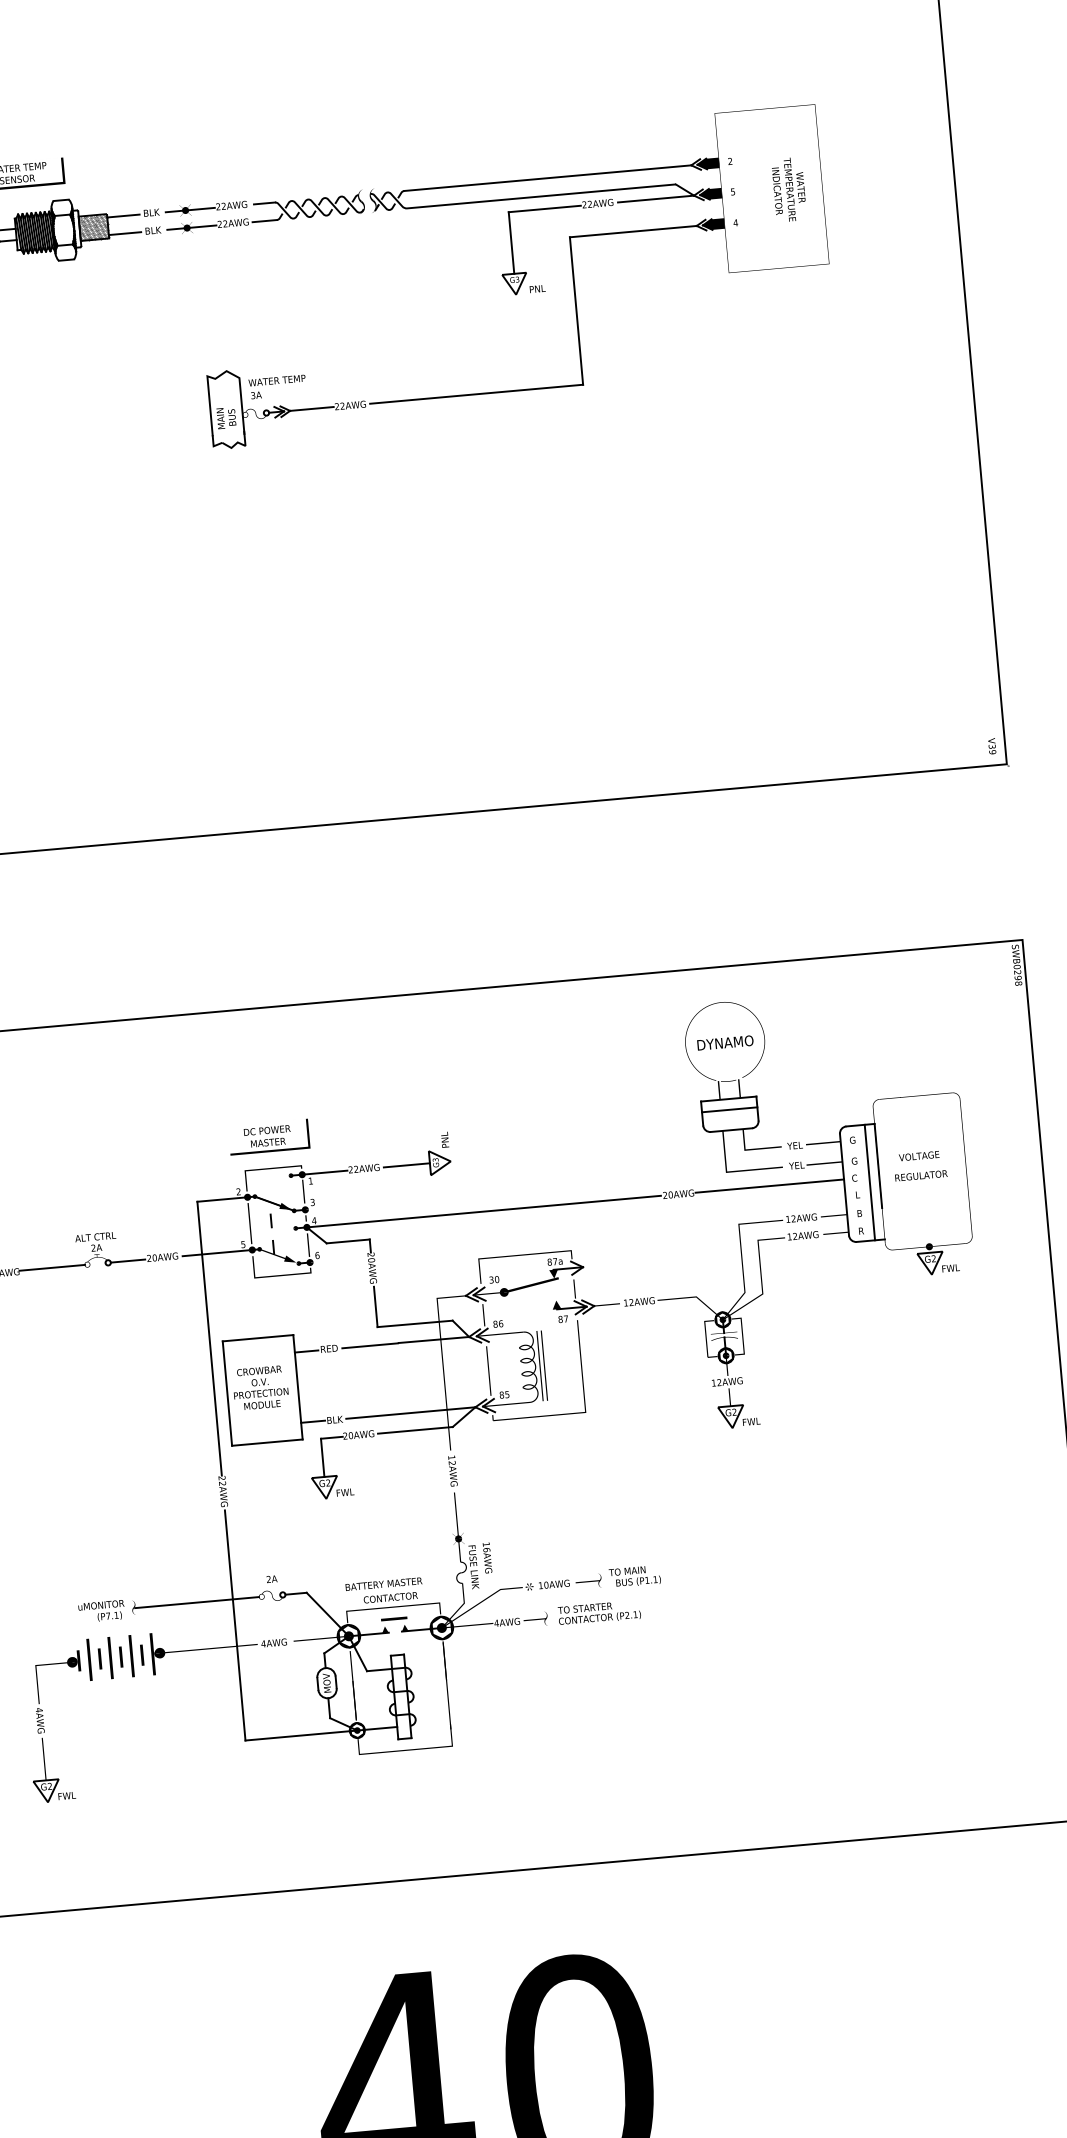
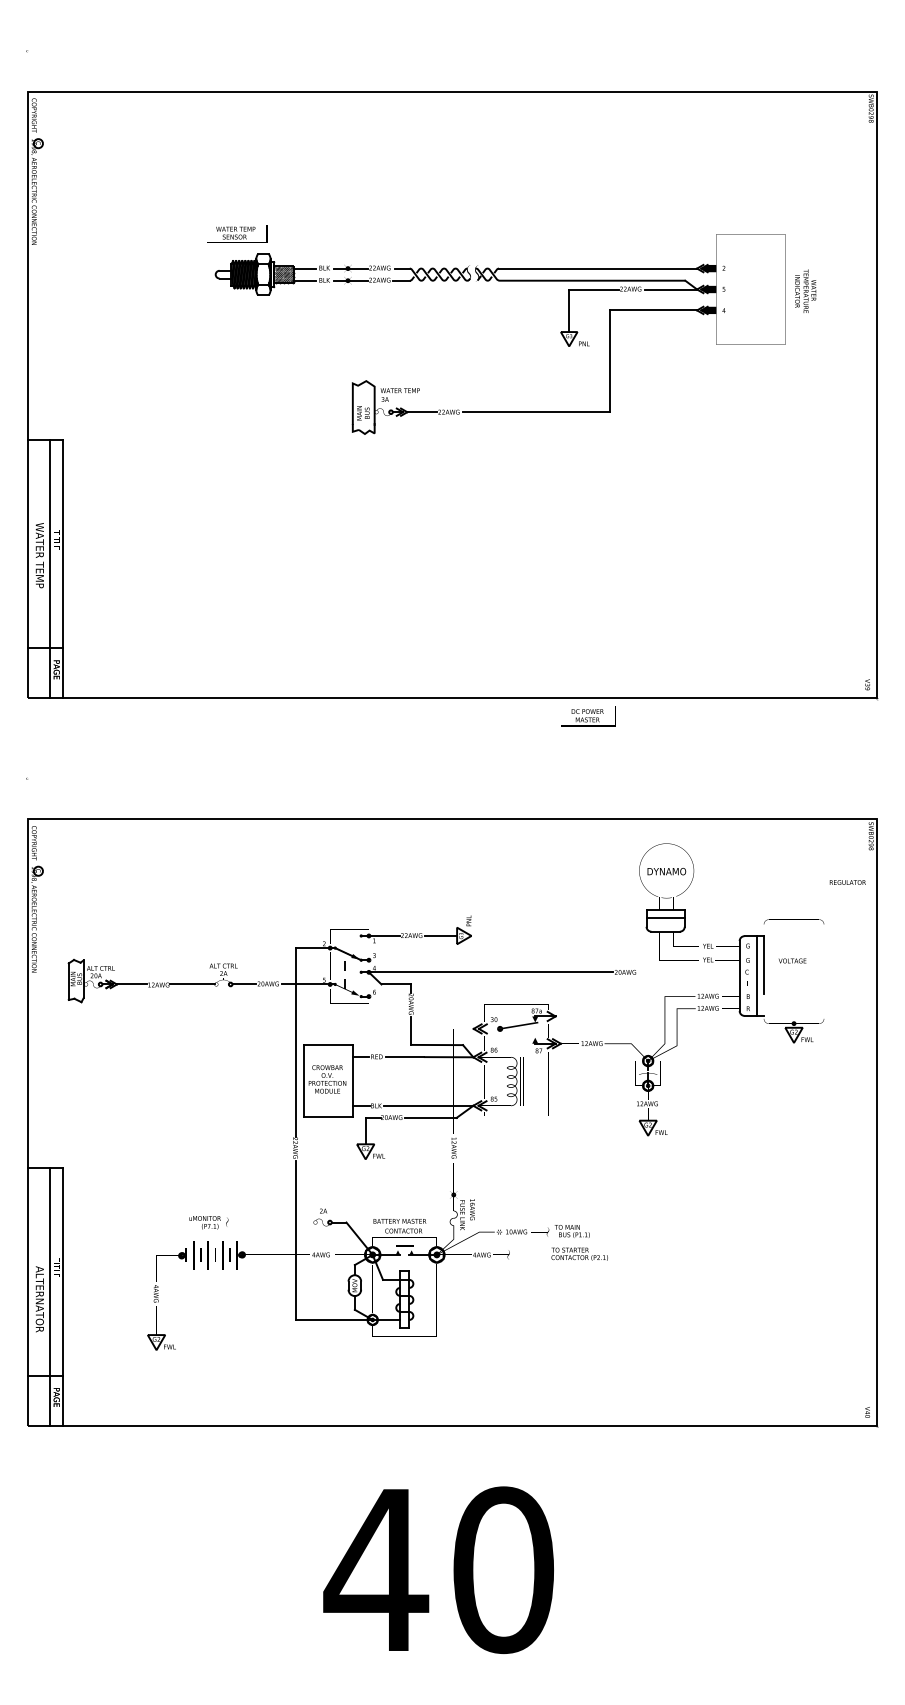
text: (788, 188) -> (805, 290), moved
text: (269, 1137) -> (588, 716), moved
text: (920, 1175) -> (847, 882), moved
line: (769, 1186) -> (688, 972), removed
line: (196, 1602) -> (270, 1222), removed
text: (599, 1611) -> (579, 1253), moved

